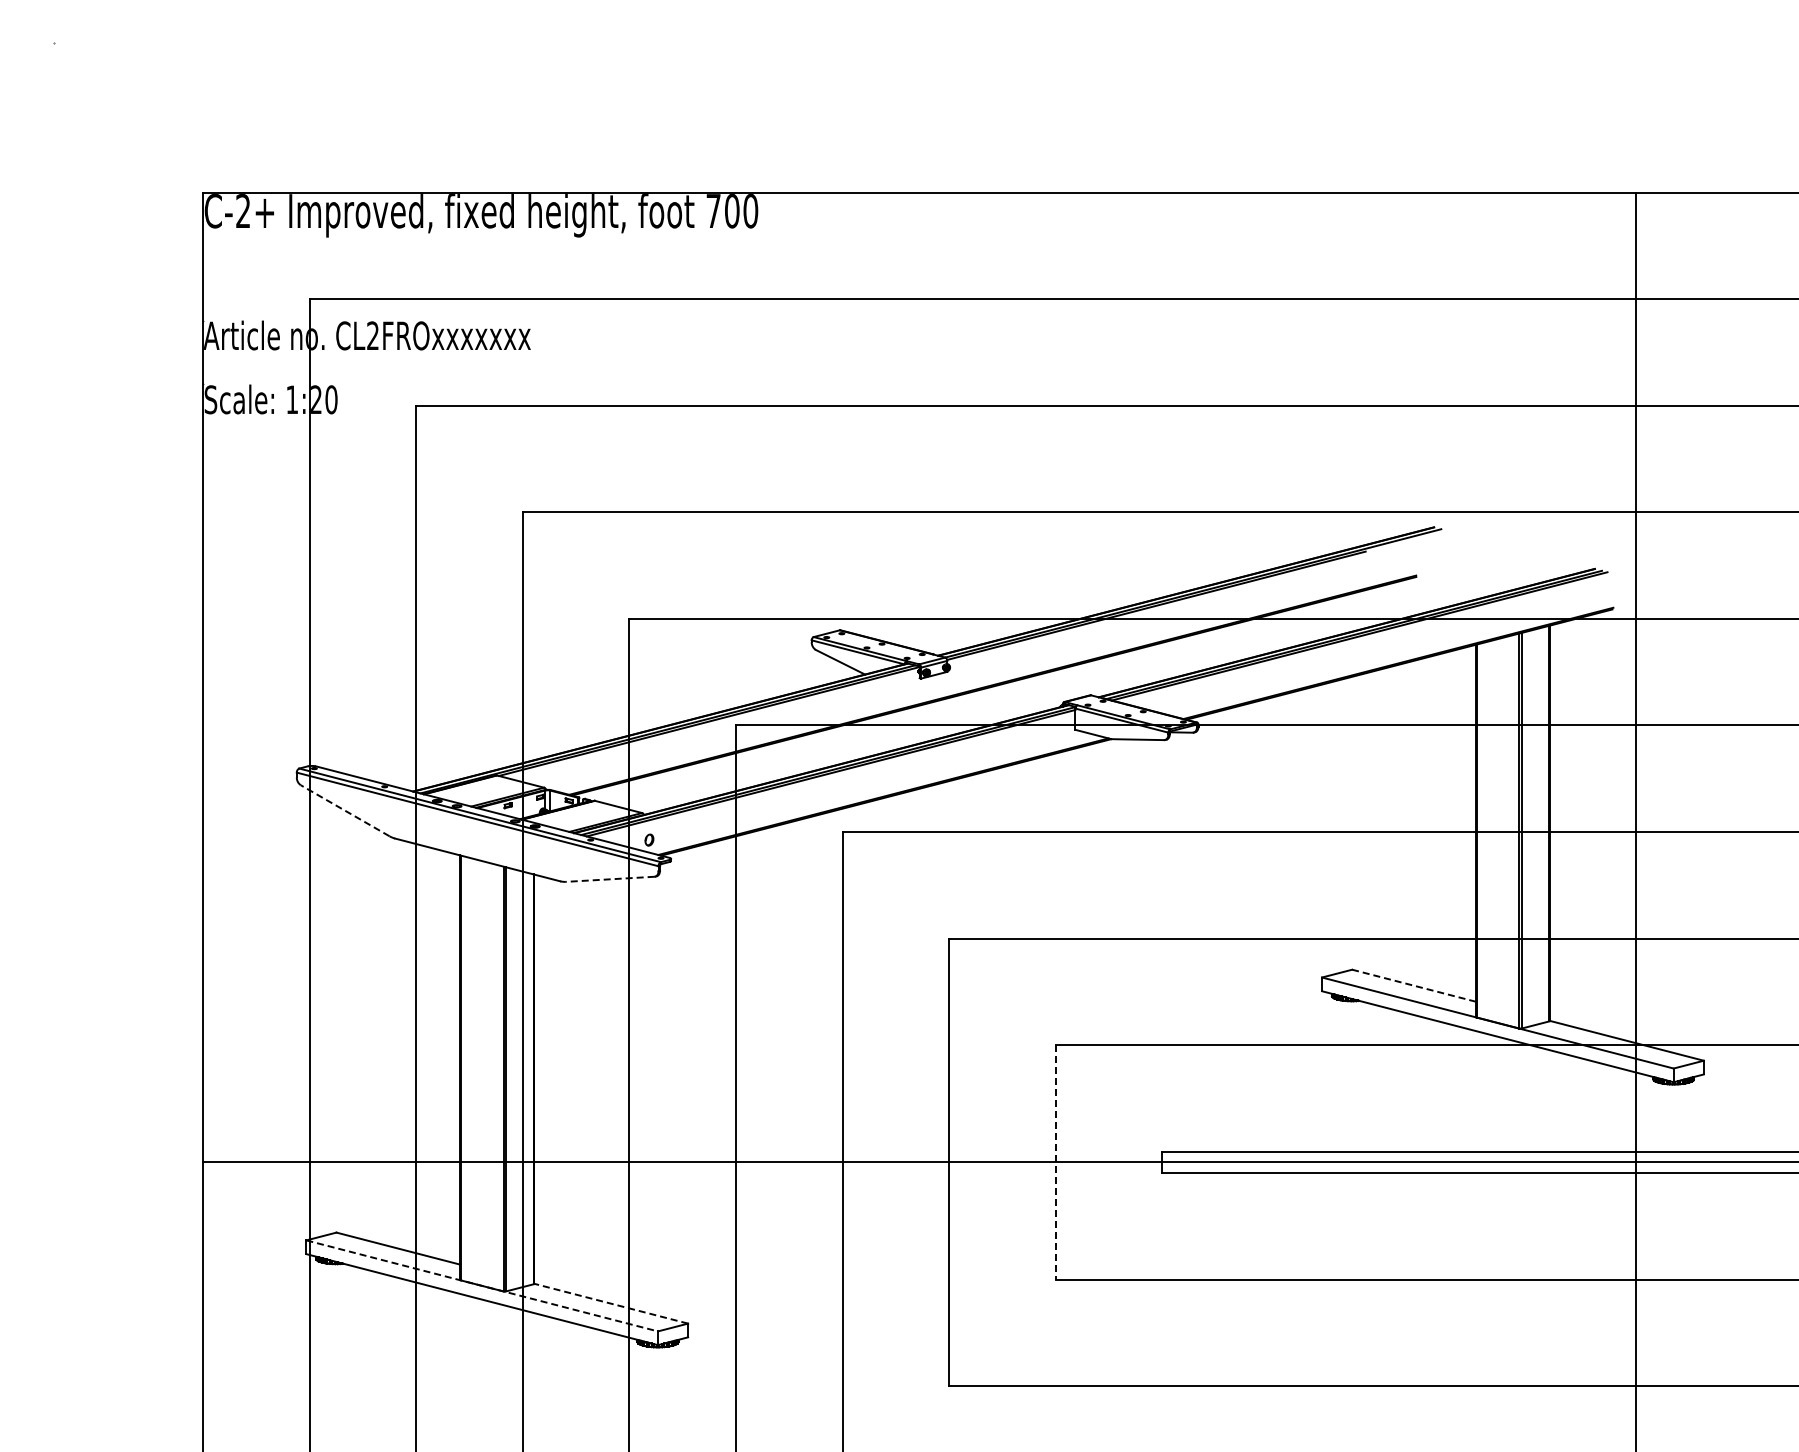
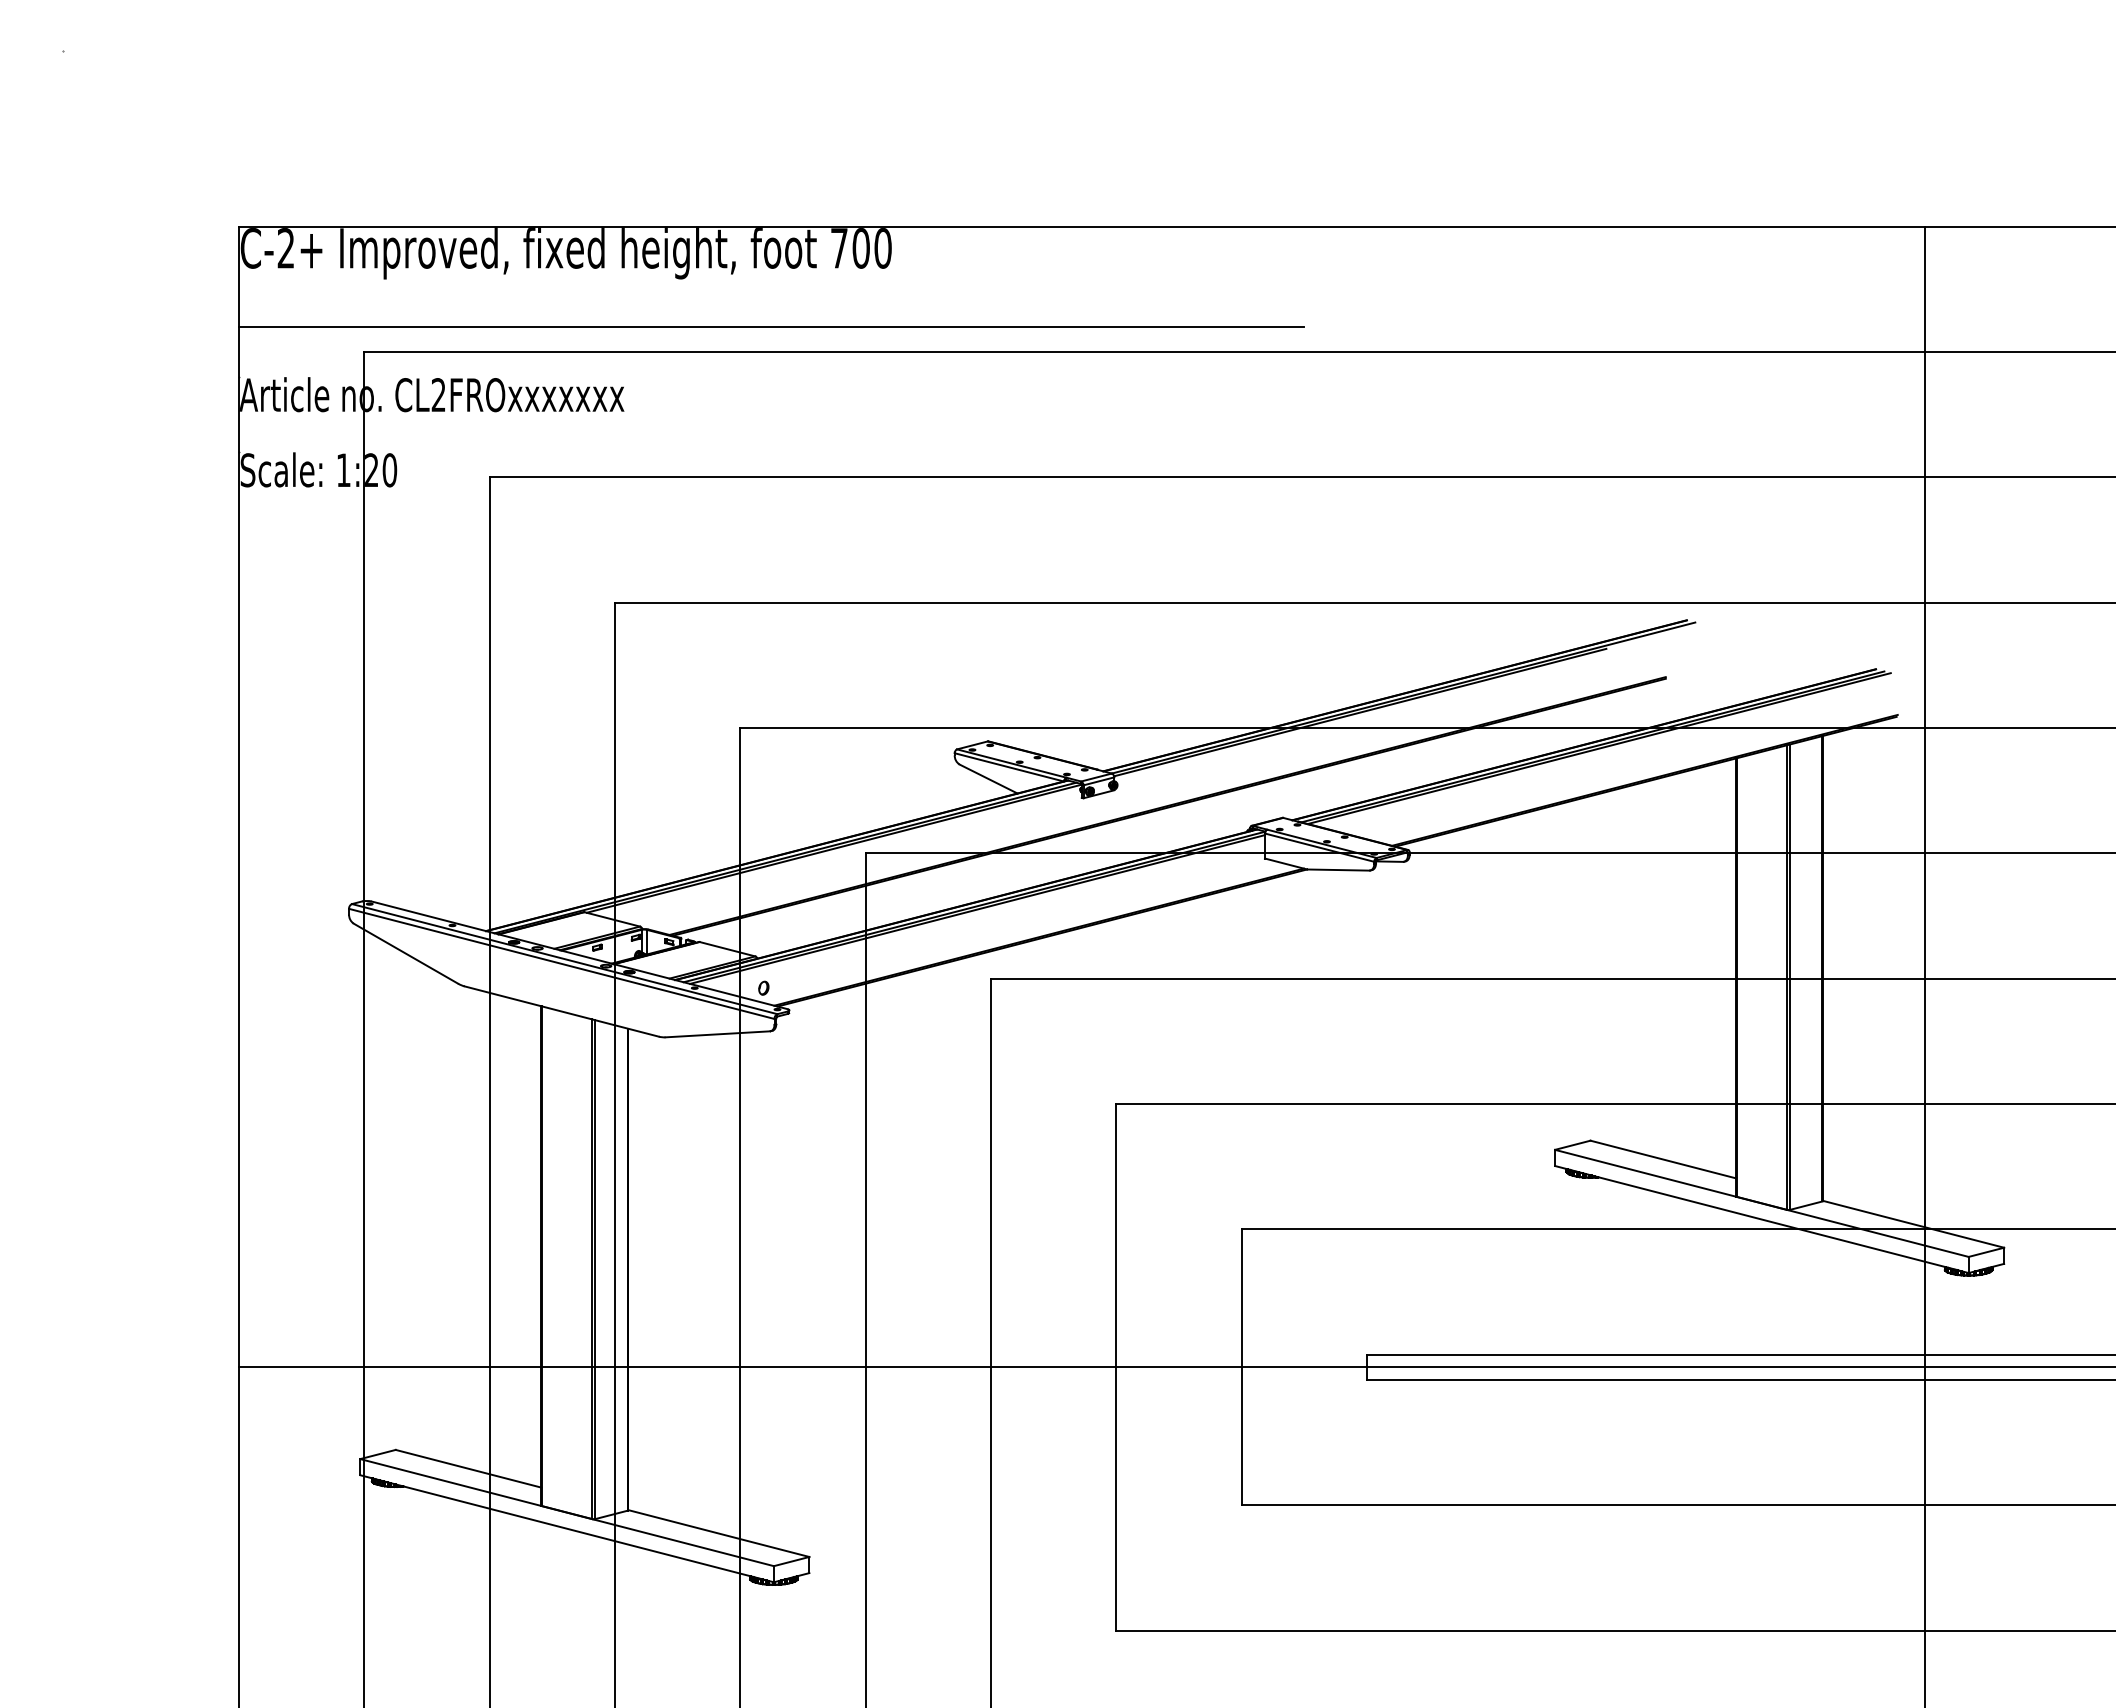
line: (655, 277) -> (770, 326), added
line: (344, 810) -> (405, 953), dashed -> solid
line: (609, 879) -> (716, 1034), dashed -> solid
line: (1414, 985) -> (1663, 1159), dashed -> solid
line: (1055, 1162) -> (1241, 1367), dashed -> solid
line: (482, 1285) -> (567, 1512), dashed -> solid
line: (611, 1303) -> (719, 1533), dashed -> solid

